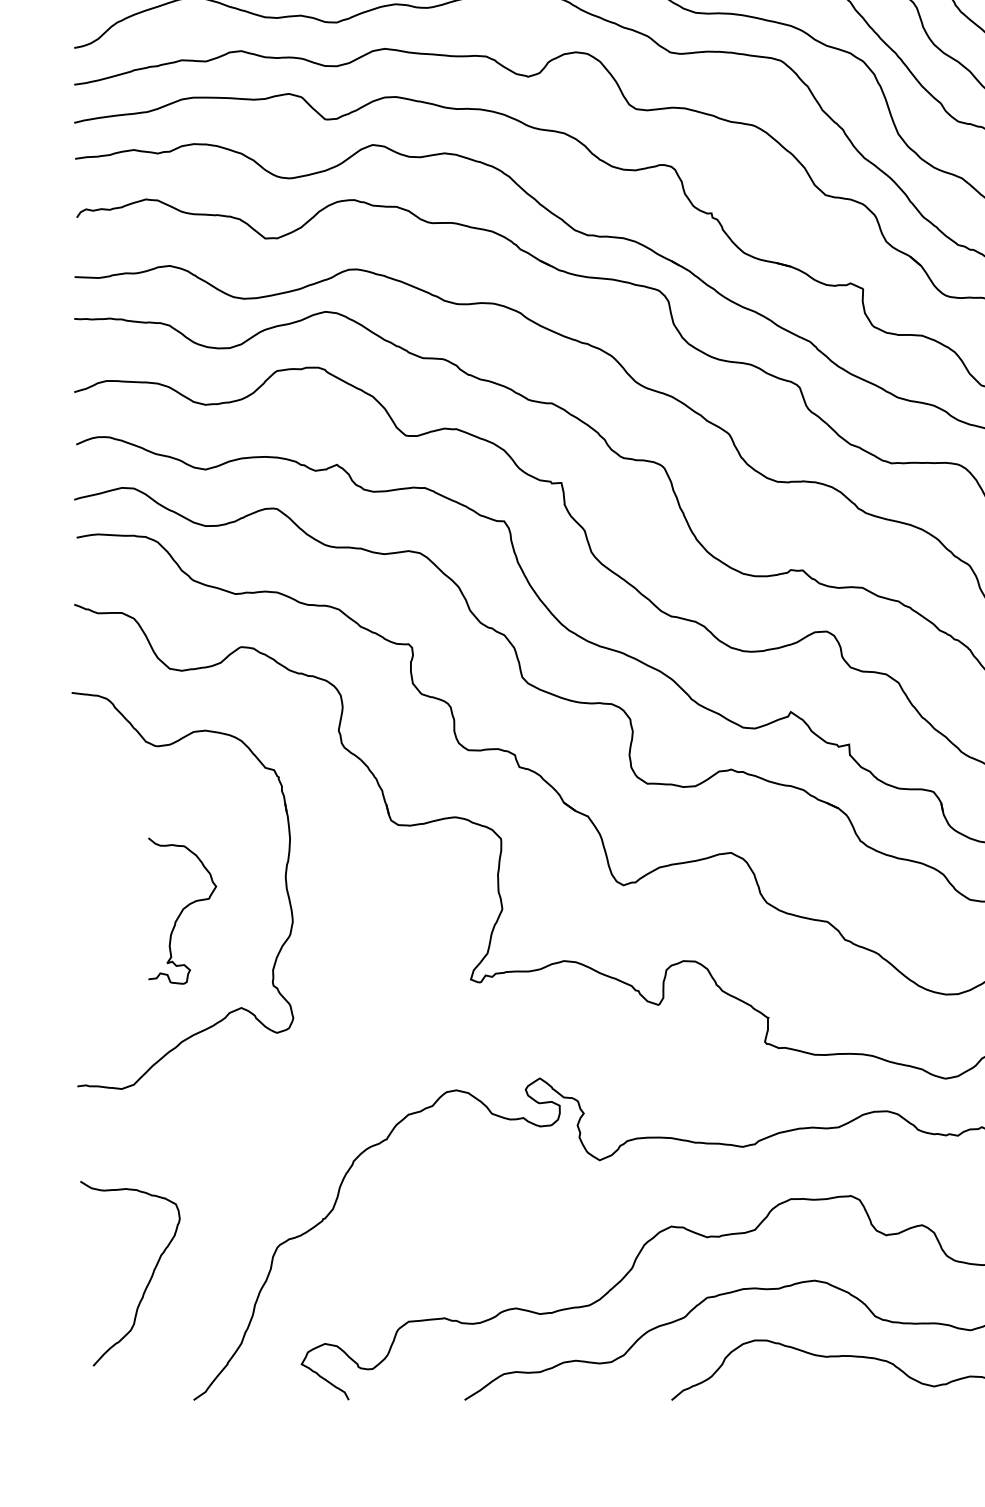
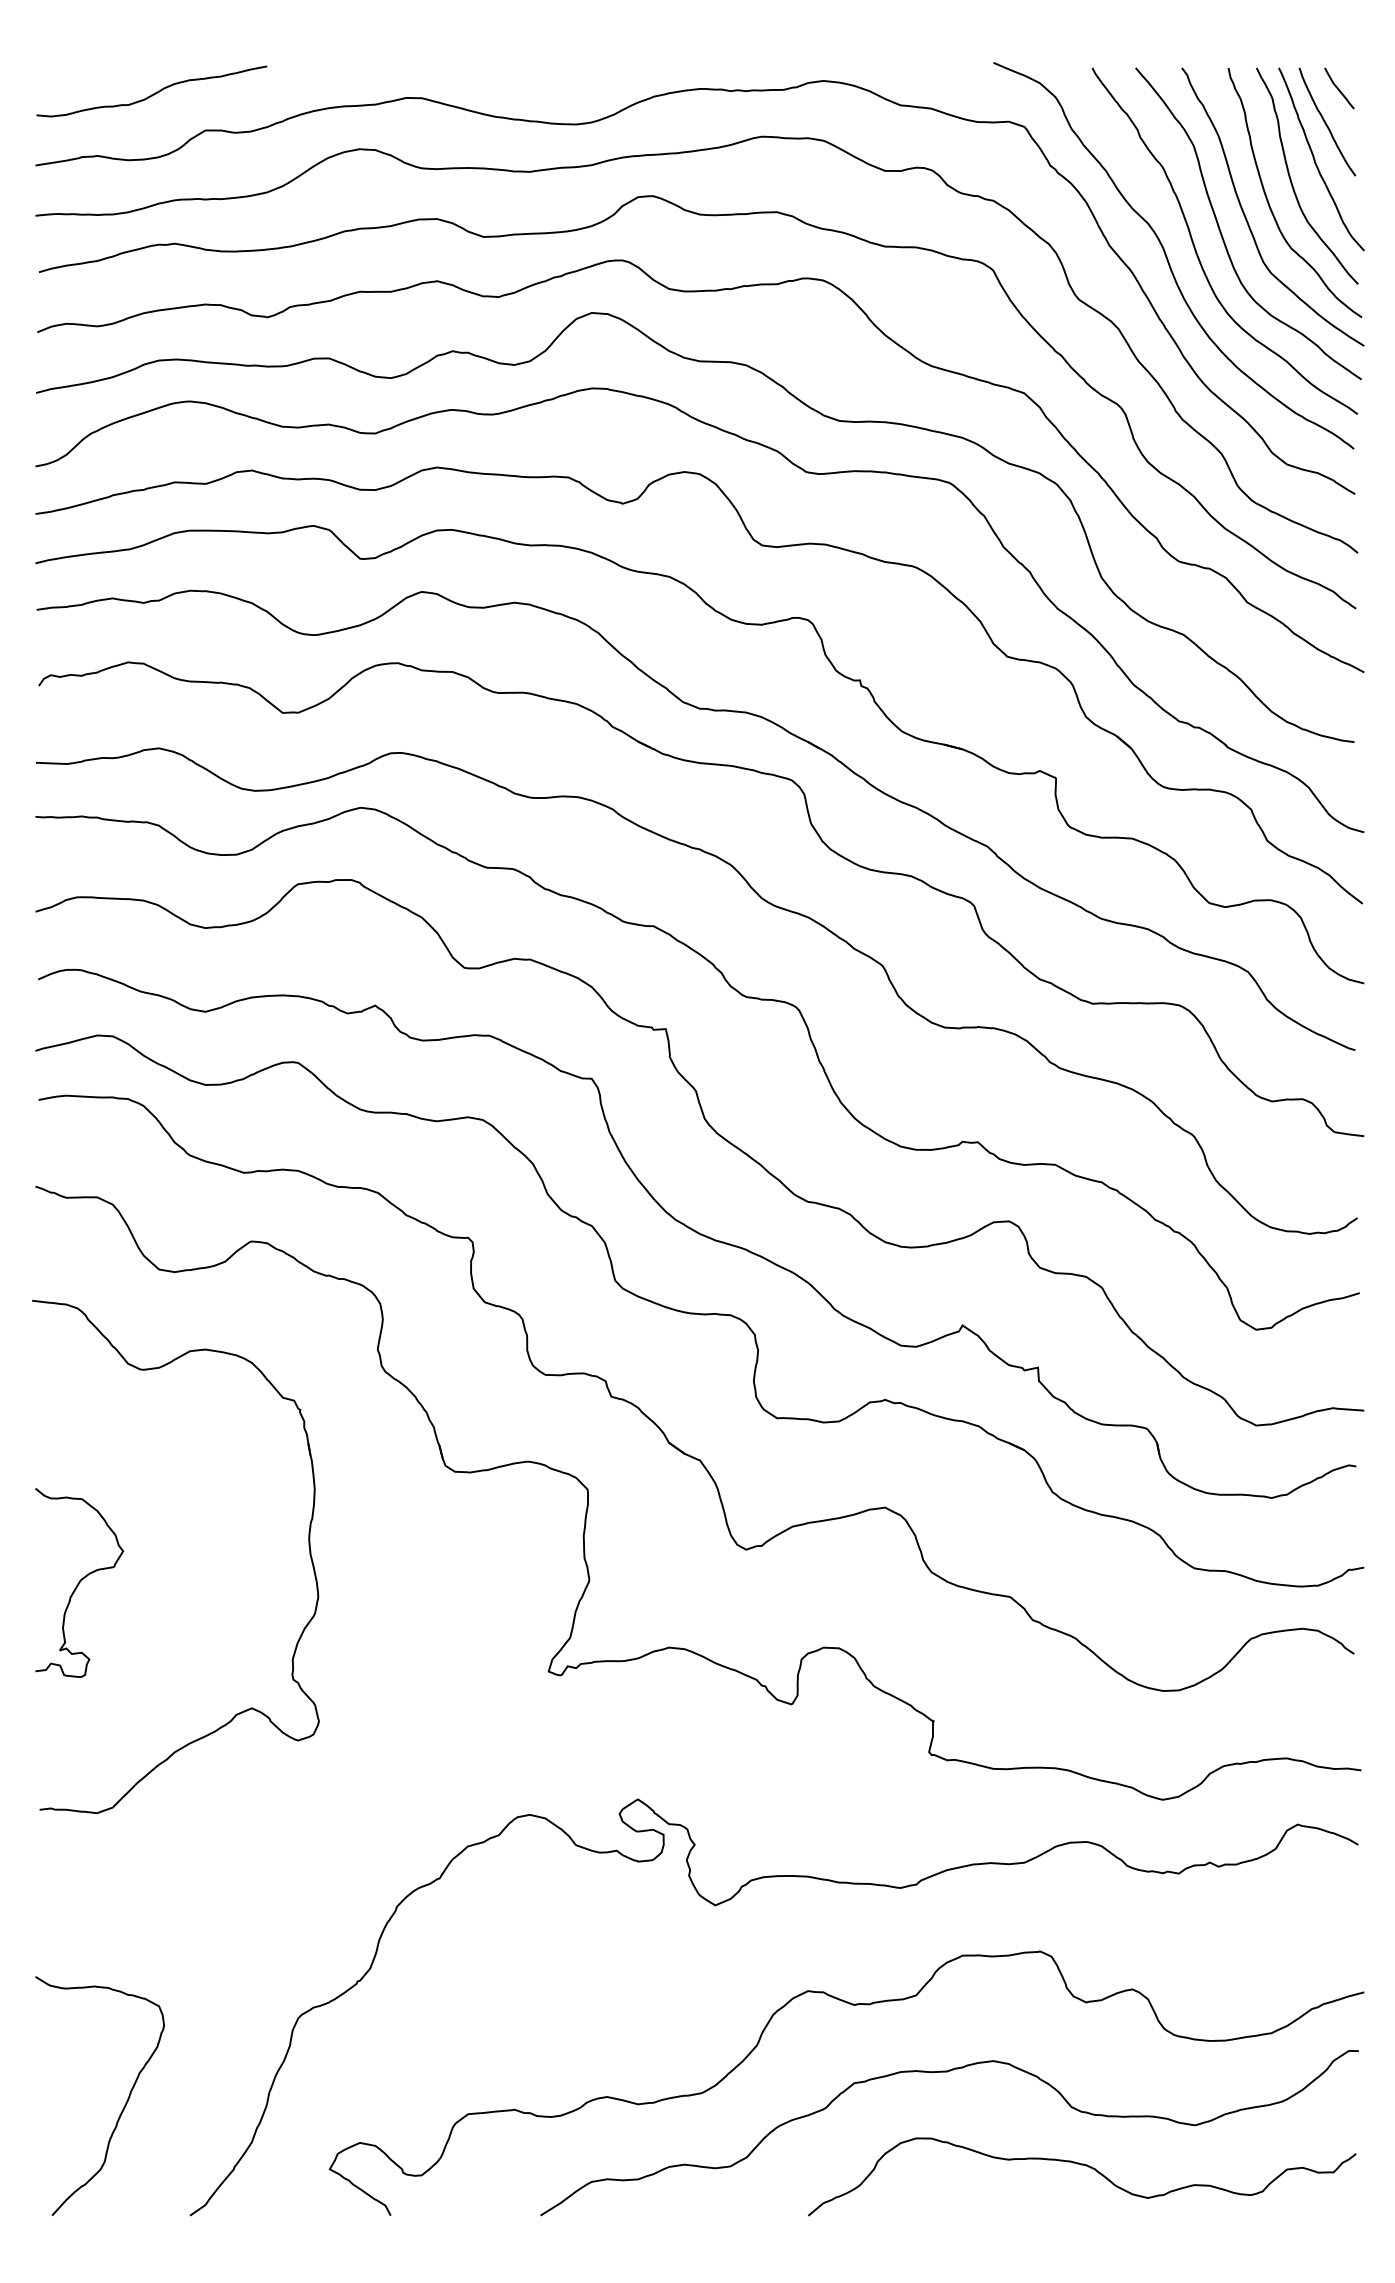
curve: (182, 910) -> (79, 1582), moved
curve: (148, 1282) -> (123, 2107), moved

